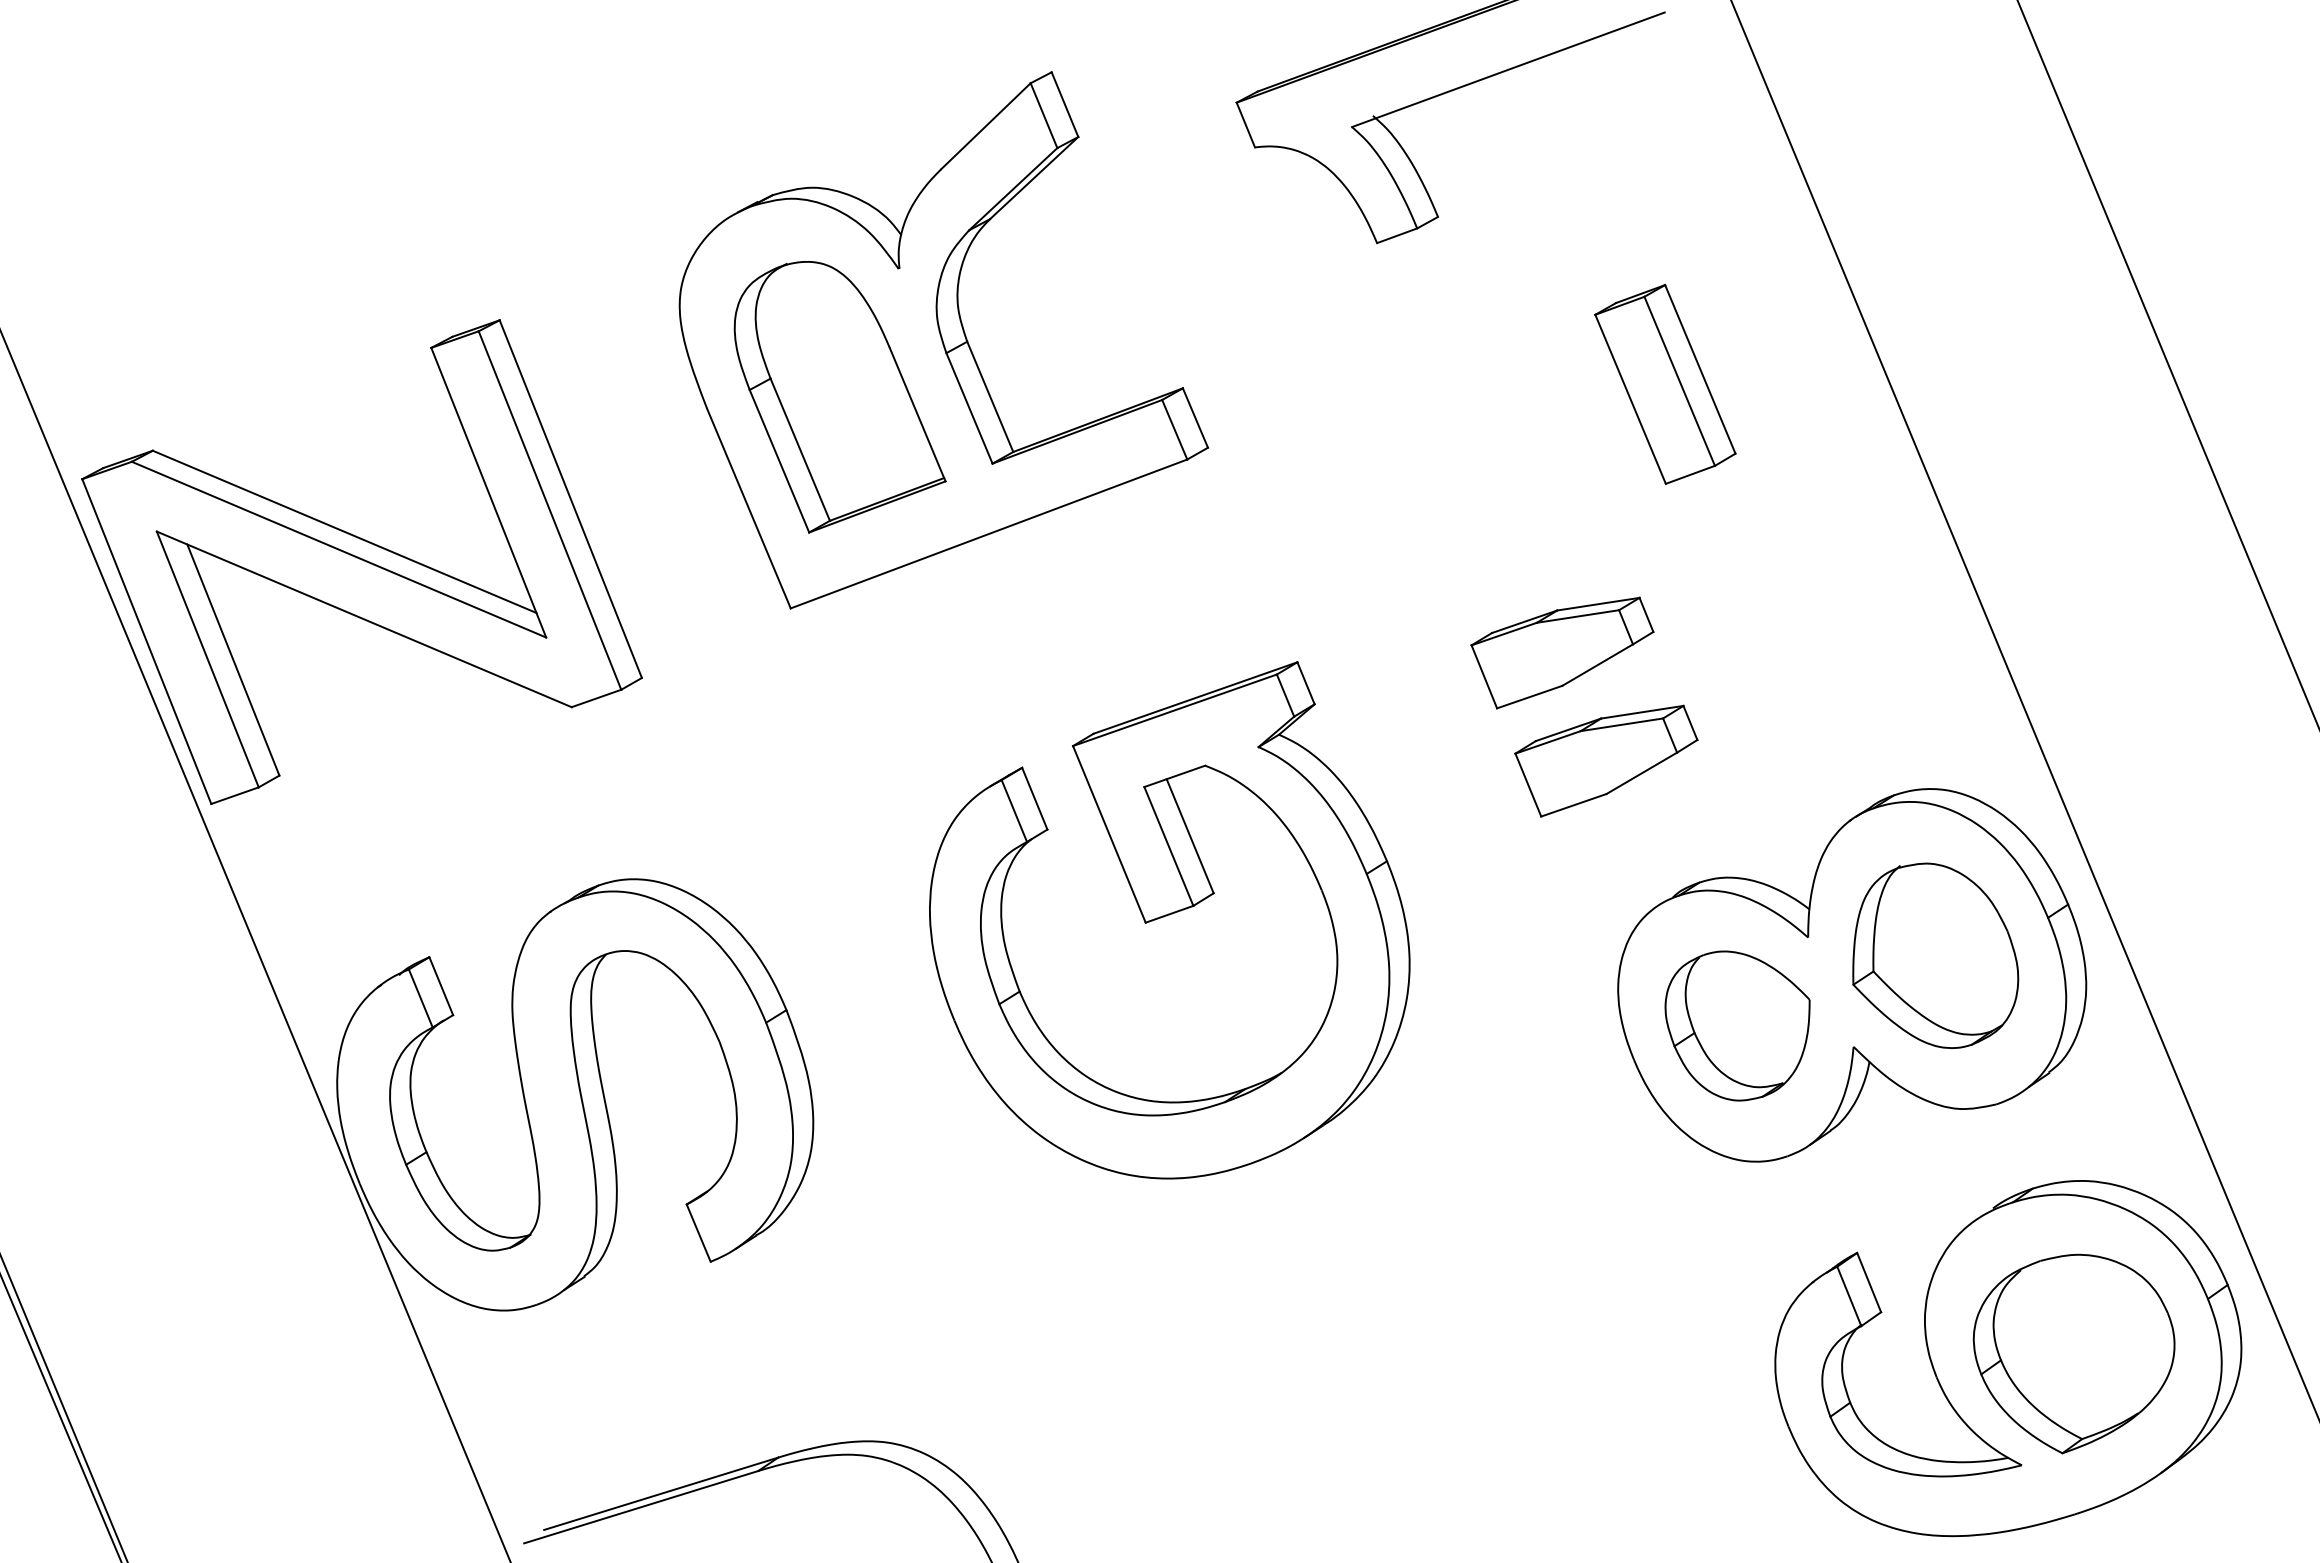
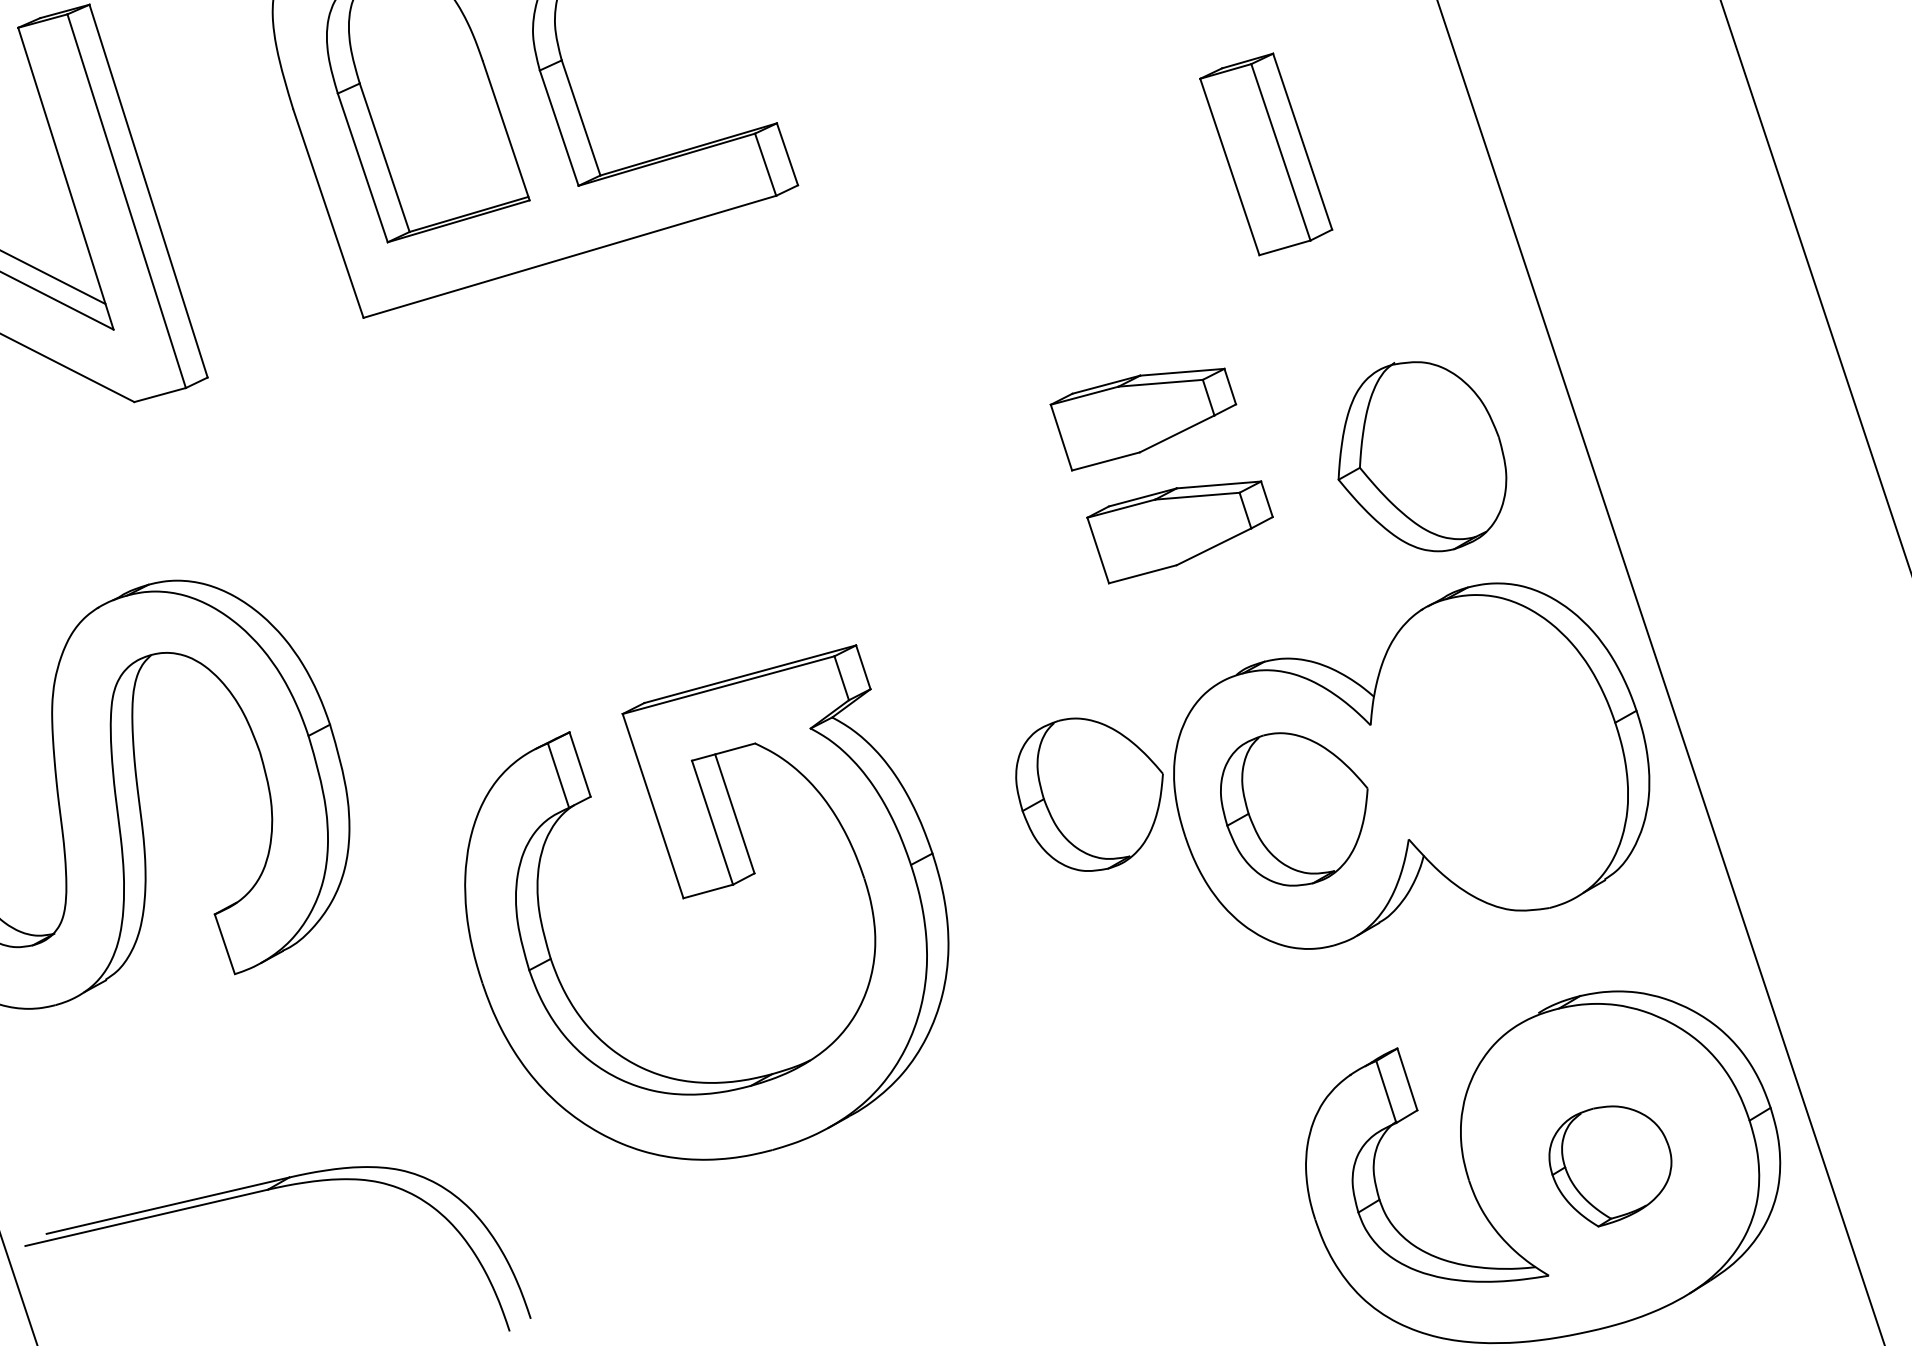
part: (1169, 920) -> (707, 897), moved
part: (1935, 955) -> (1423, 456), moved
part: (1535, 1025) -> (1087, 794), added
part: (2073, 1353) -> (1609, 1166), size x0.6

